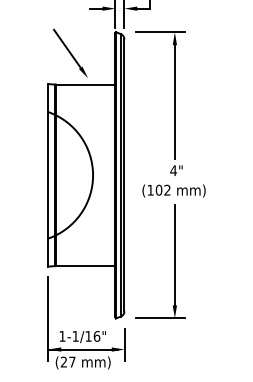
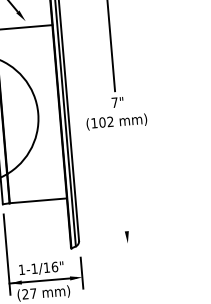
text: (173, 170) -> (114, 102), 4" -> 7"
line: (174, 254) -> (122, 182), removed
line: (160, 318) -> (114, 244), removed

